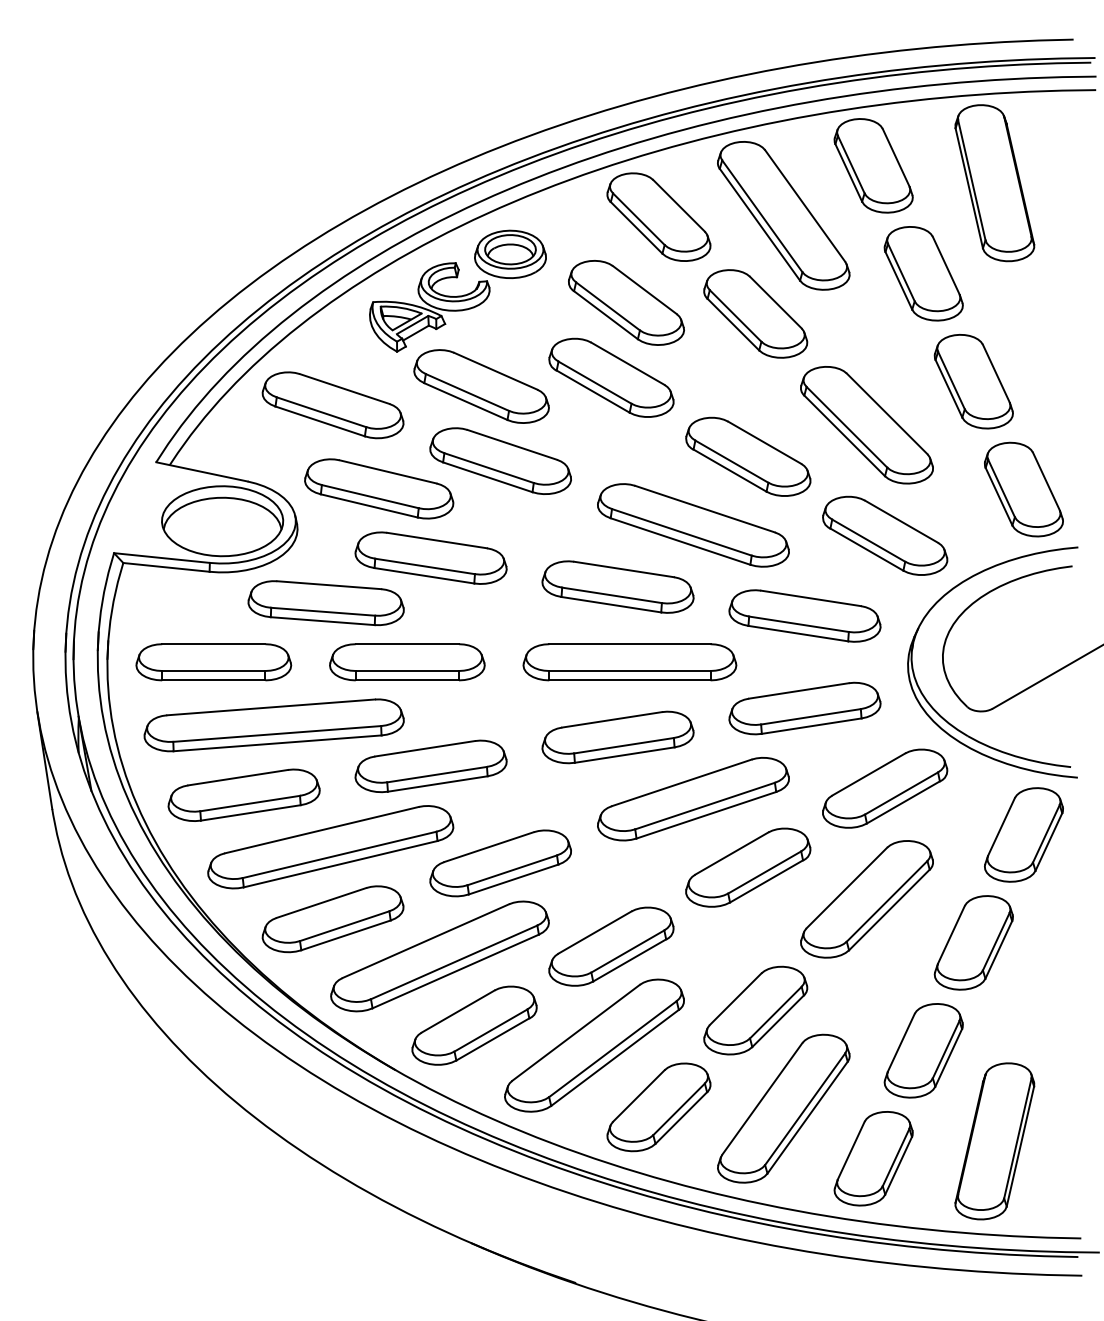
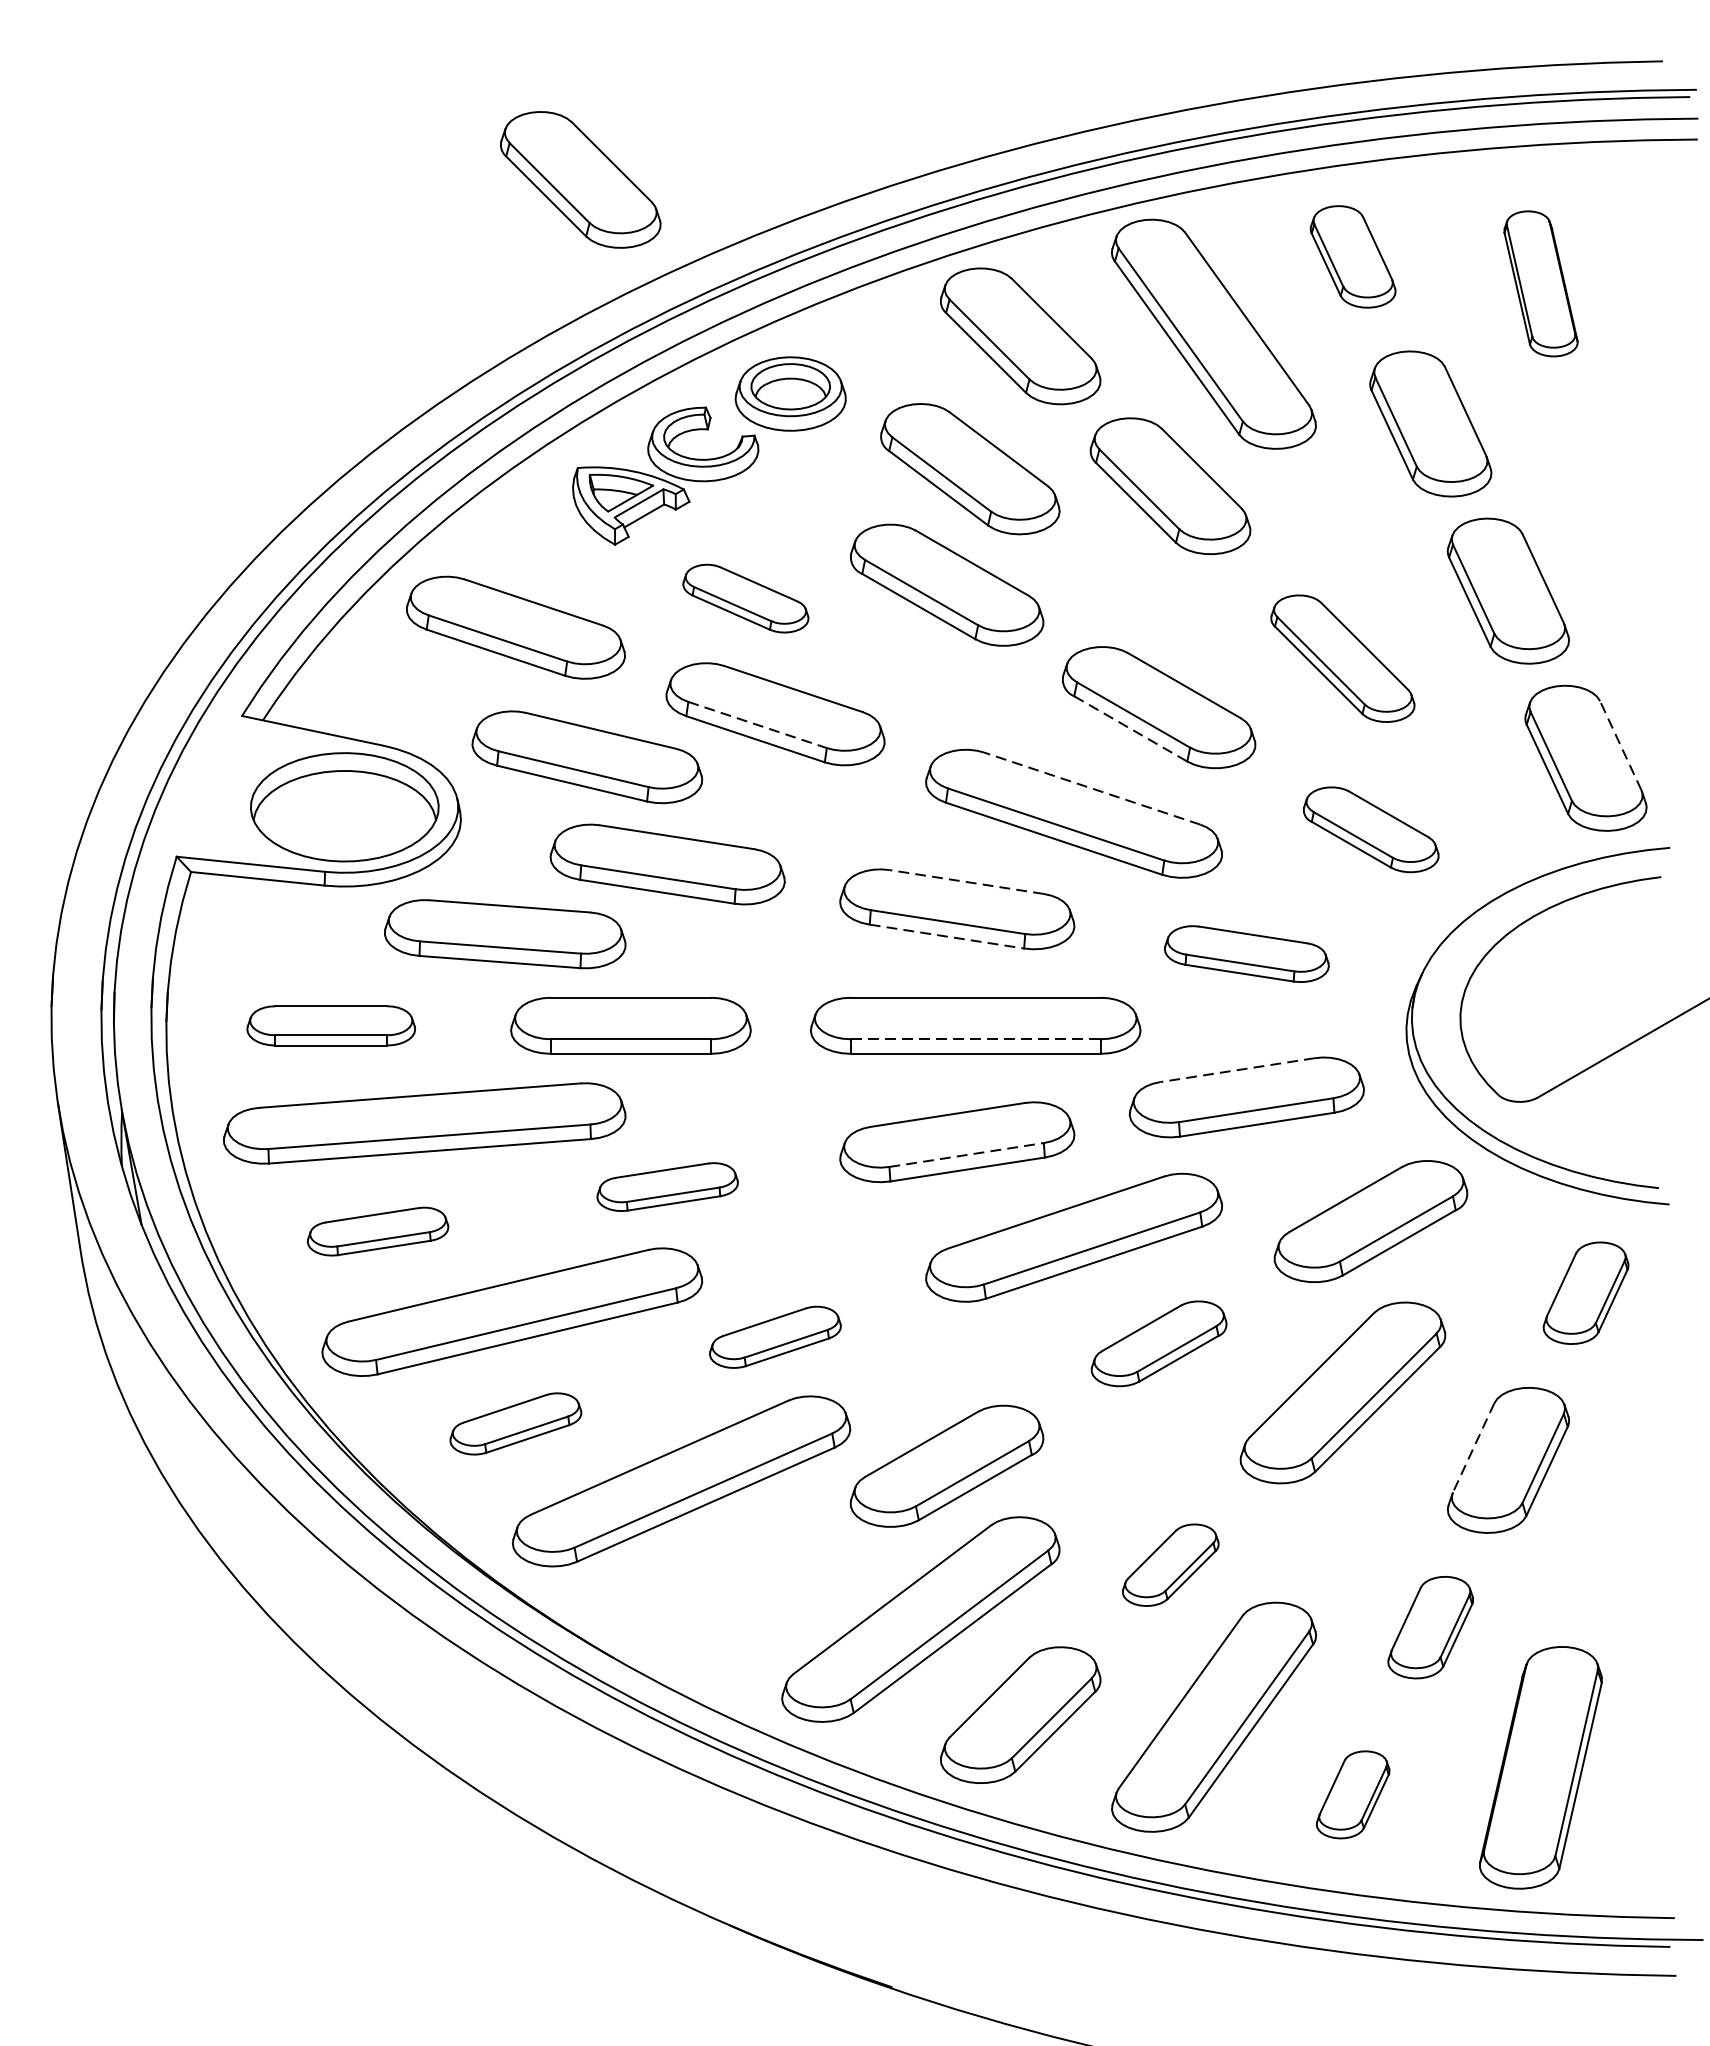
part: (374, 115) -> (580, 178), added
part: (873, 165) -> (1352, 256), size x0.7
part: (994, 183) -> (1540, 284), size x0.6
part: (481, 386) -> (745, 598), size x0.6
part: (866, 425) -> (1342, 659), size x0.7
line: (489, 468) -> (758, 725), solid -> dashed
line: (730, 470) -> (1131, 728), solid -> dashed
line: (1046, 481) -> (1620, 745), solid -> dashed
line: (705, 509) -> (1092, 789), solid -> dashed
part: (885, 535) -> (1371, 829), size x0.7
line: (623, 569) -> (965, 882), solid -> dashed
line: (611, 604) -> (947, 936), solid -> dashed
part: (804, 615) -> (1246, 953), size x0.7
part: (213, 662) -> (330, 1026), size x0.7
line: (629, 671) -> (975, 1040), solid -> dashed
line: (798, 691) -> (1236, 1071), solid -> dashed
line: (624, 745) -> (967, 1154), solid -> dashed
part: (430, 766) -> (666, 1187), size x0.6
part: (243, 794) -> (377, 1230), size x0.6
part: (1023, 834) -> (1585, 1292), size x0.7
part: (500, 863) -> (775, 1337), size x0.6
part: (748, 867) -> (1159, 1343), size x0.7
part: (332, 919) -> (515, 1424), size x0.6
line: (951, 934) -> (1473, 1447), solid -> dashed
part: (755, 1010) -> (1170, 1565), size x0.6
part: (474, 1025) -> (734, 1588), removed
part: (923, 1050) -> (1430, 1627), size x0.7
part: (873, 1158) -> (1352, 1794), size x0.6

